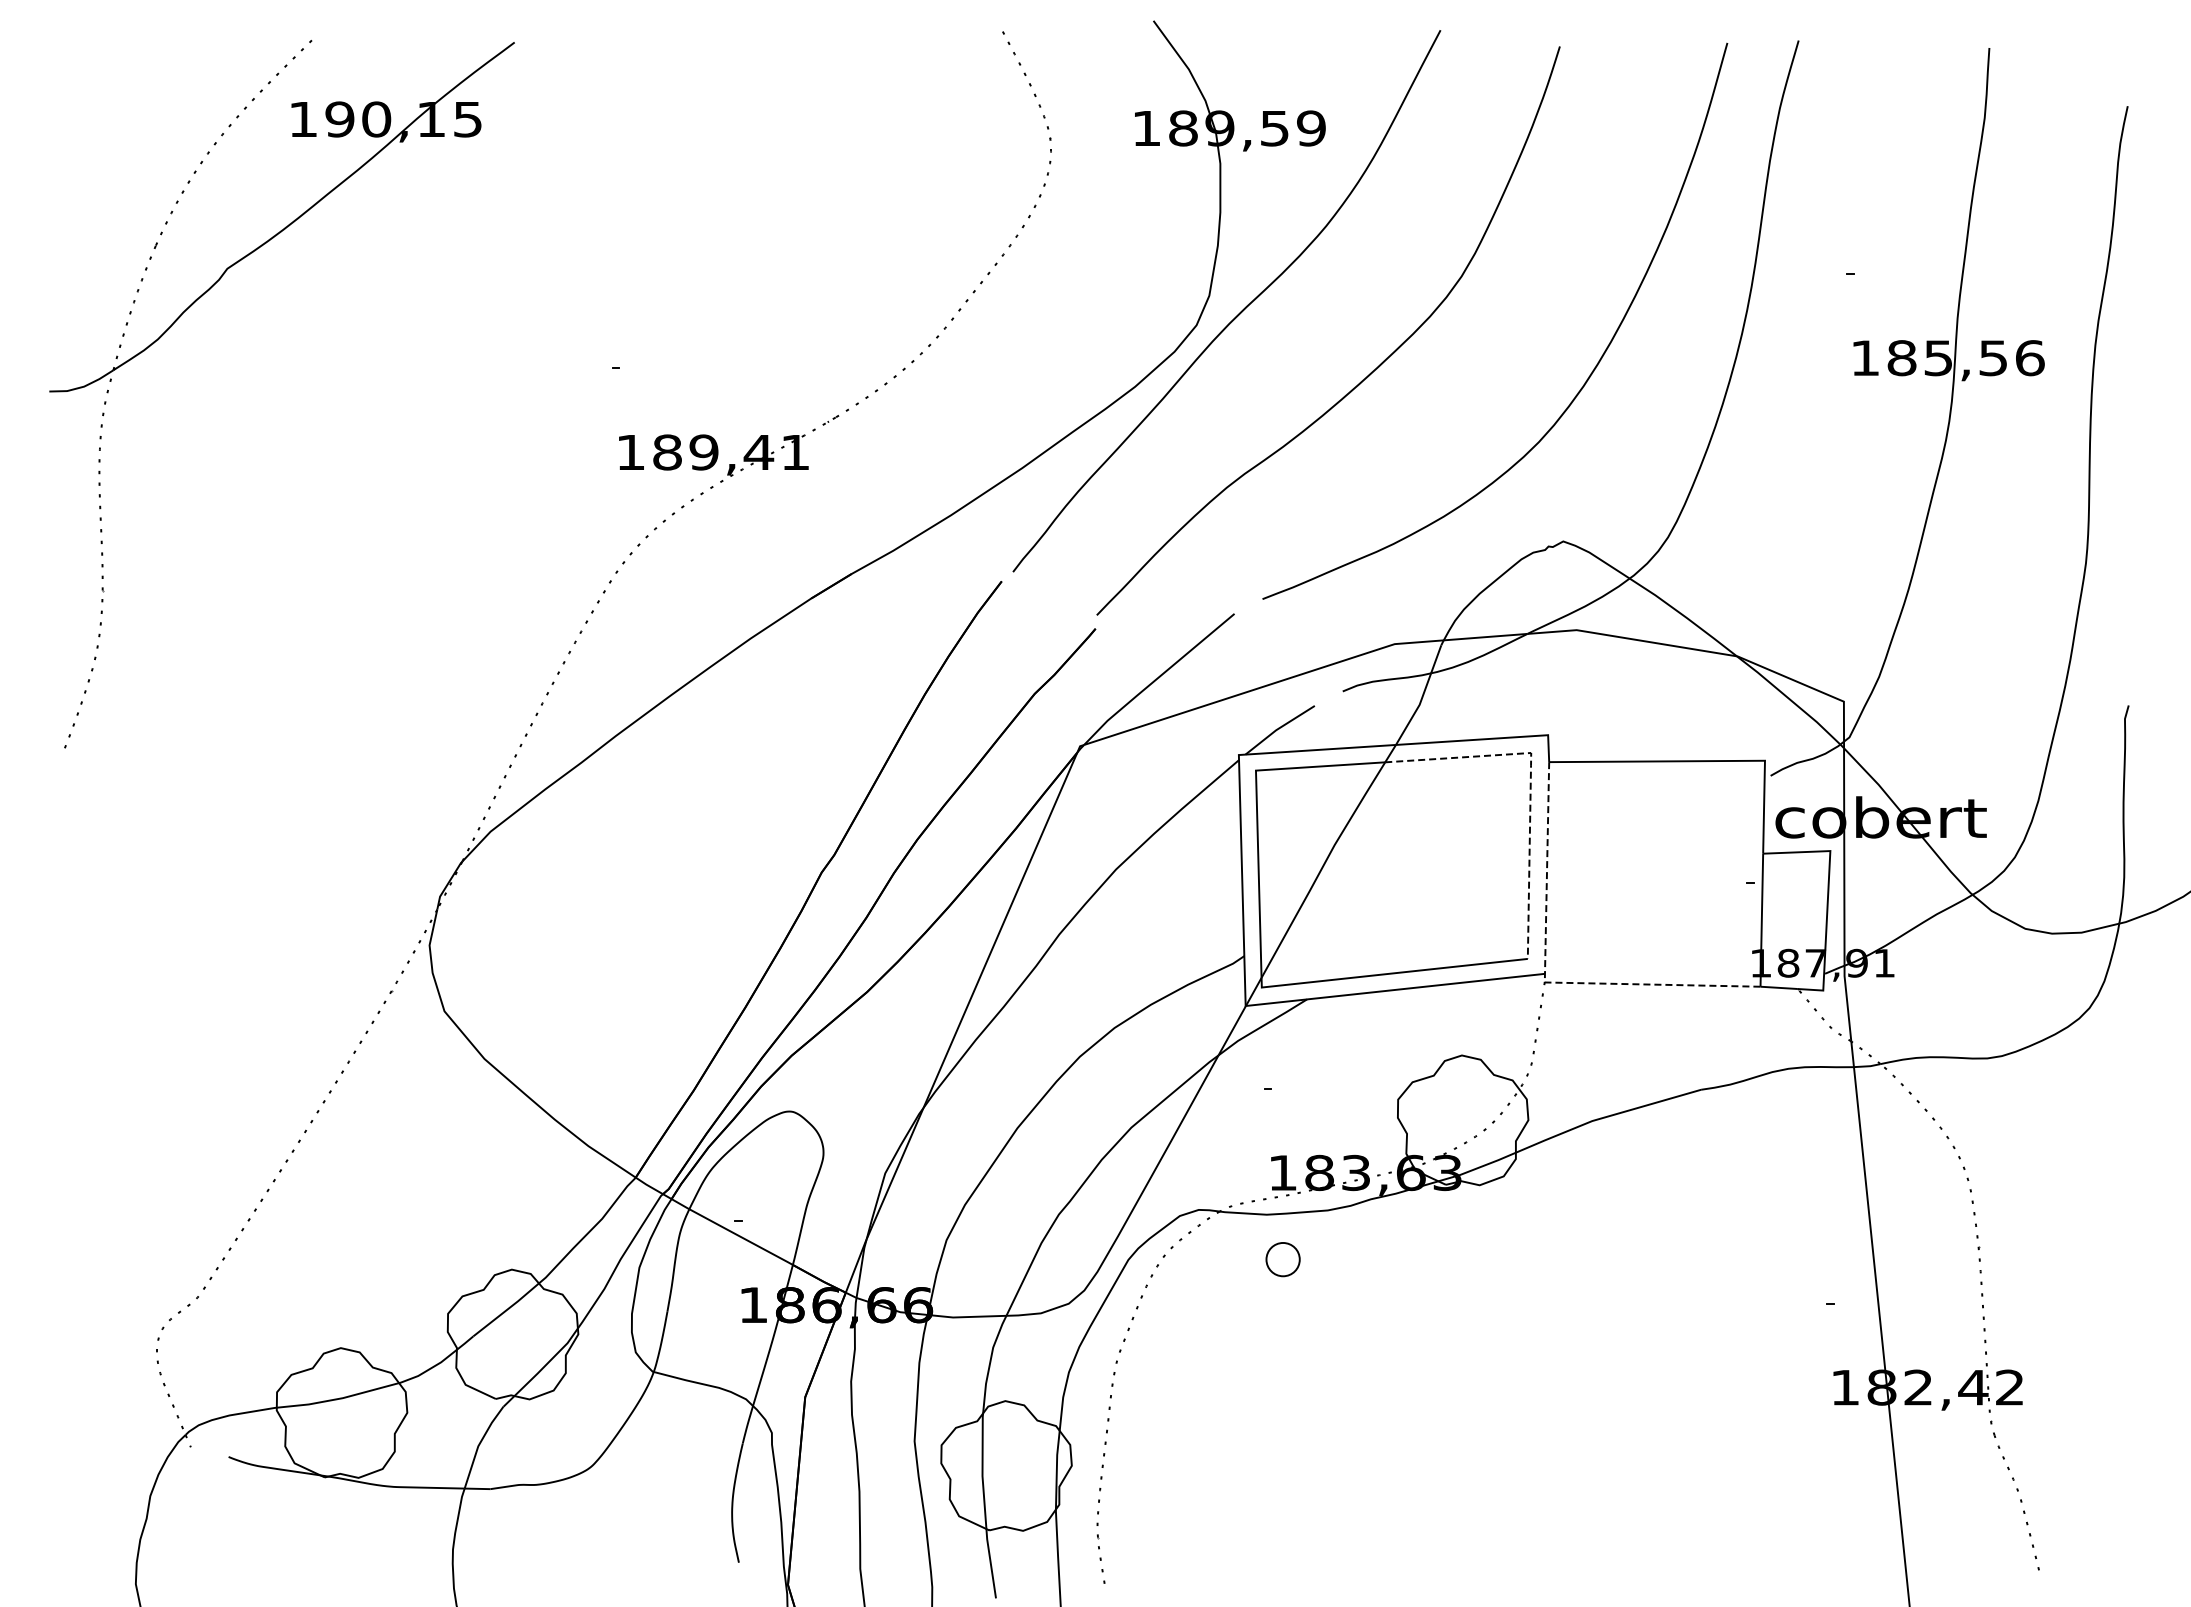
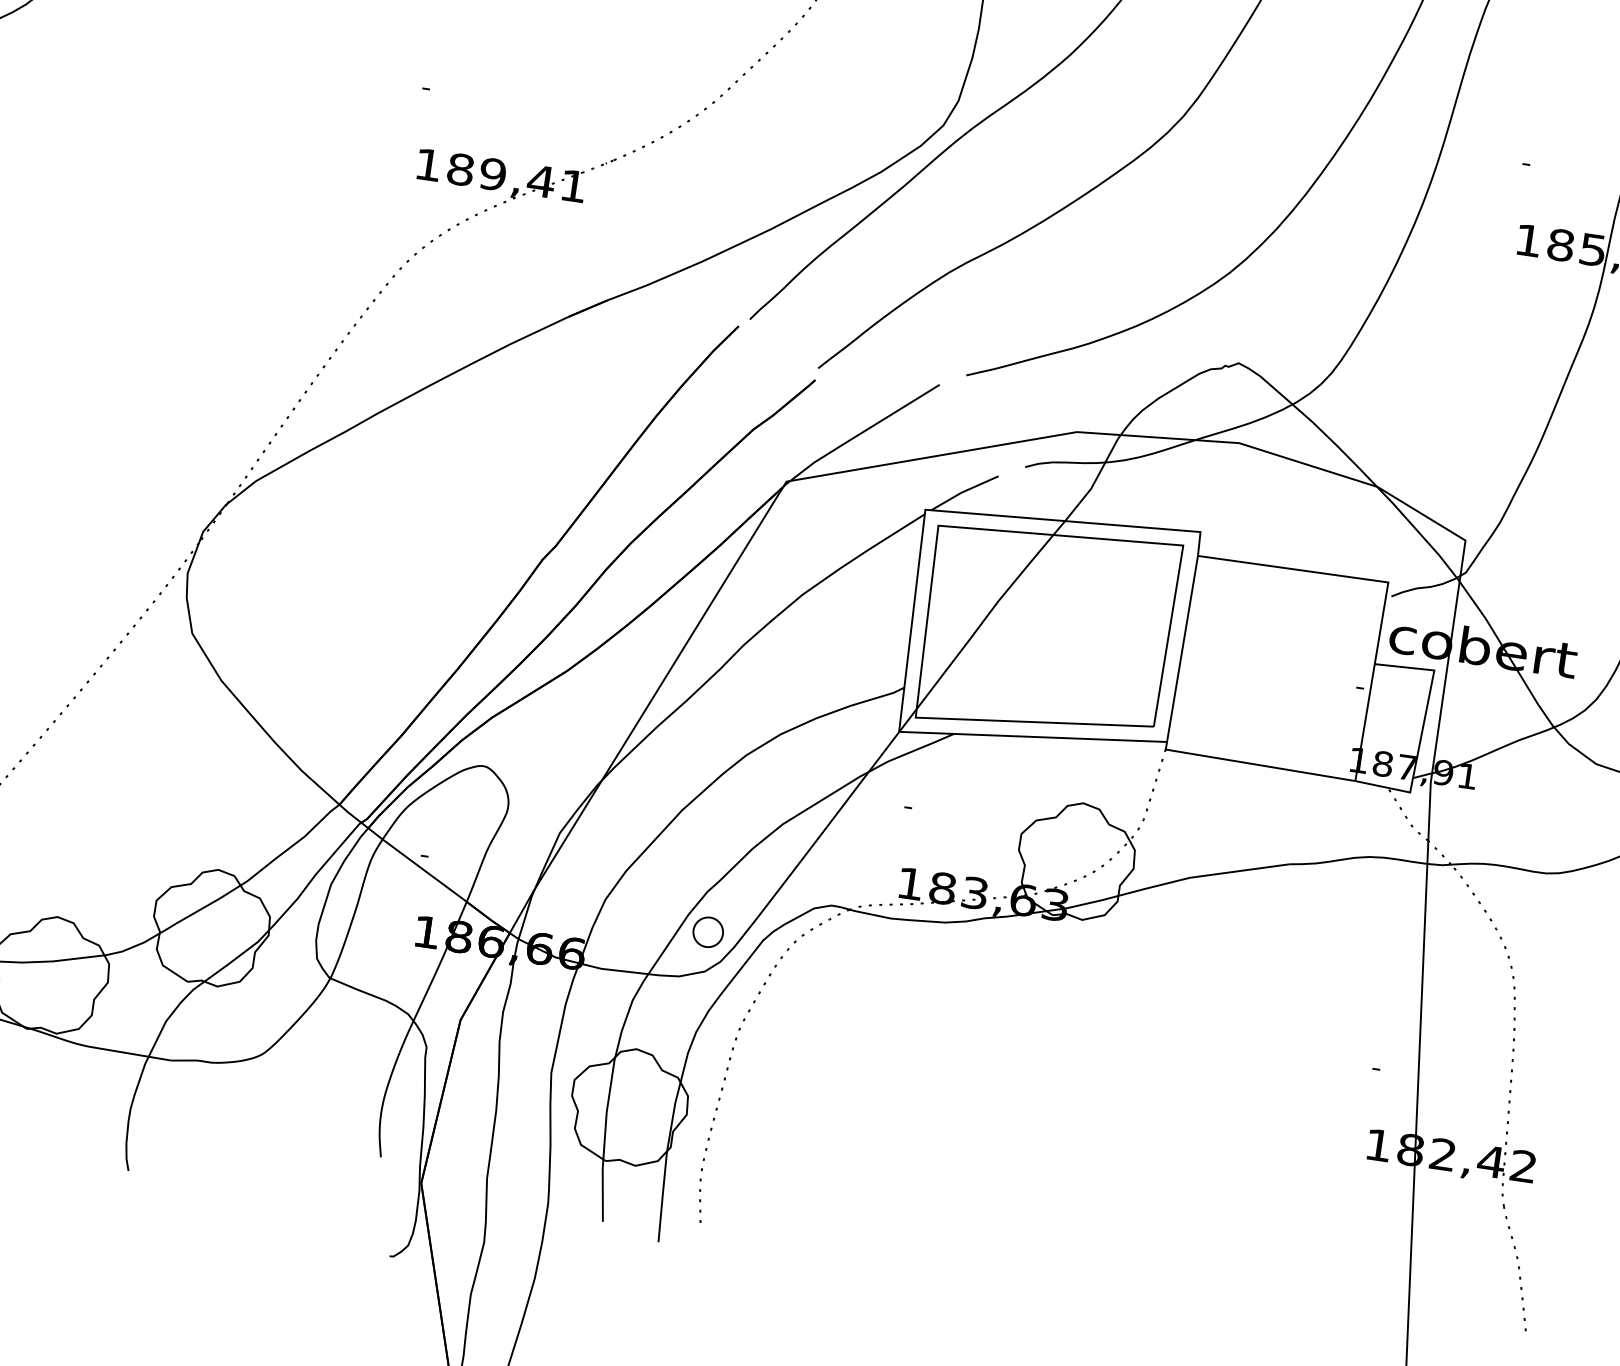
line: (1530, 781) -> (1179, 570), dashed -> solid
line: (1544, 980) -> (1165, 747), dashed -> solid
part: (1282, 1259) -> (707, 932), moved

